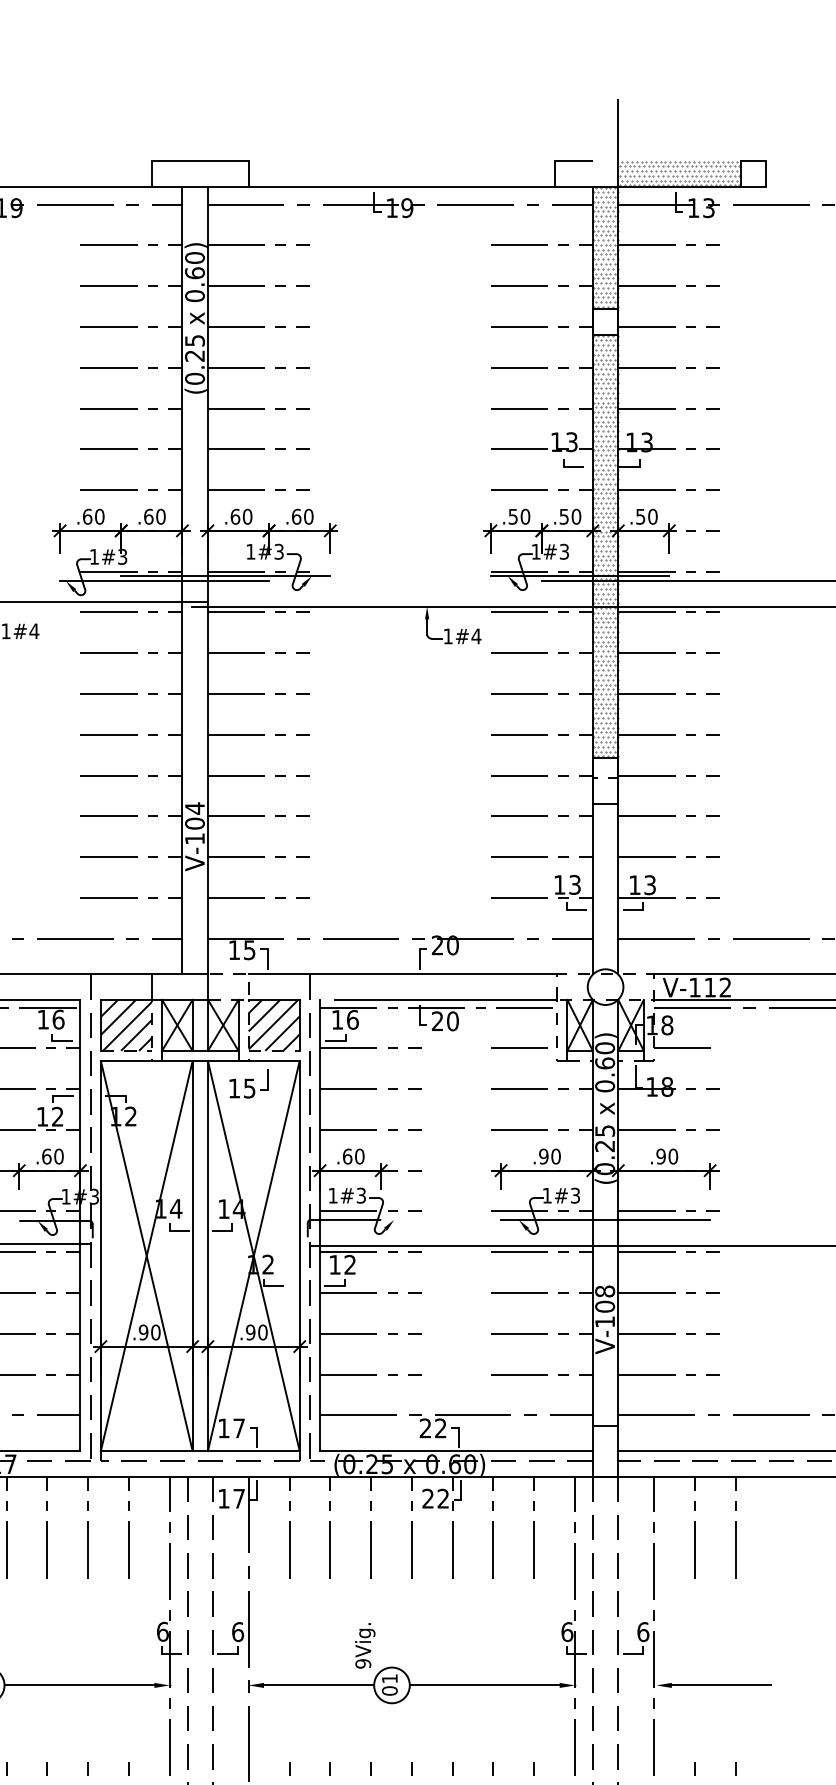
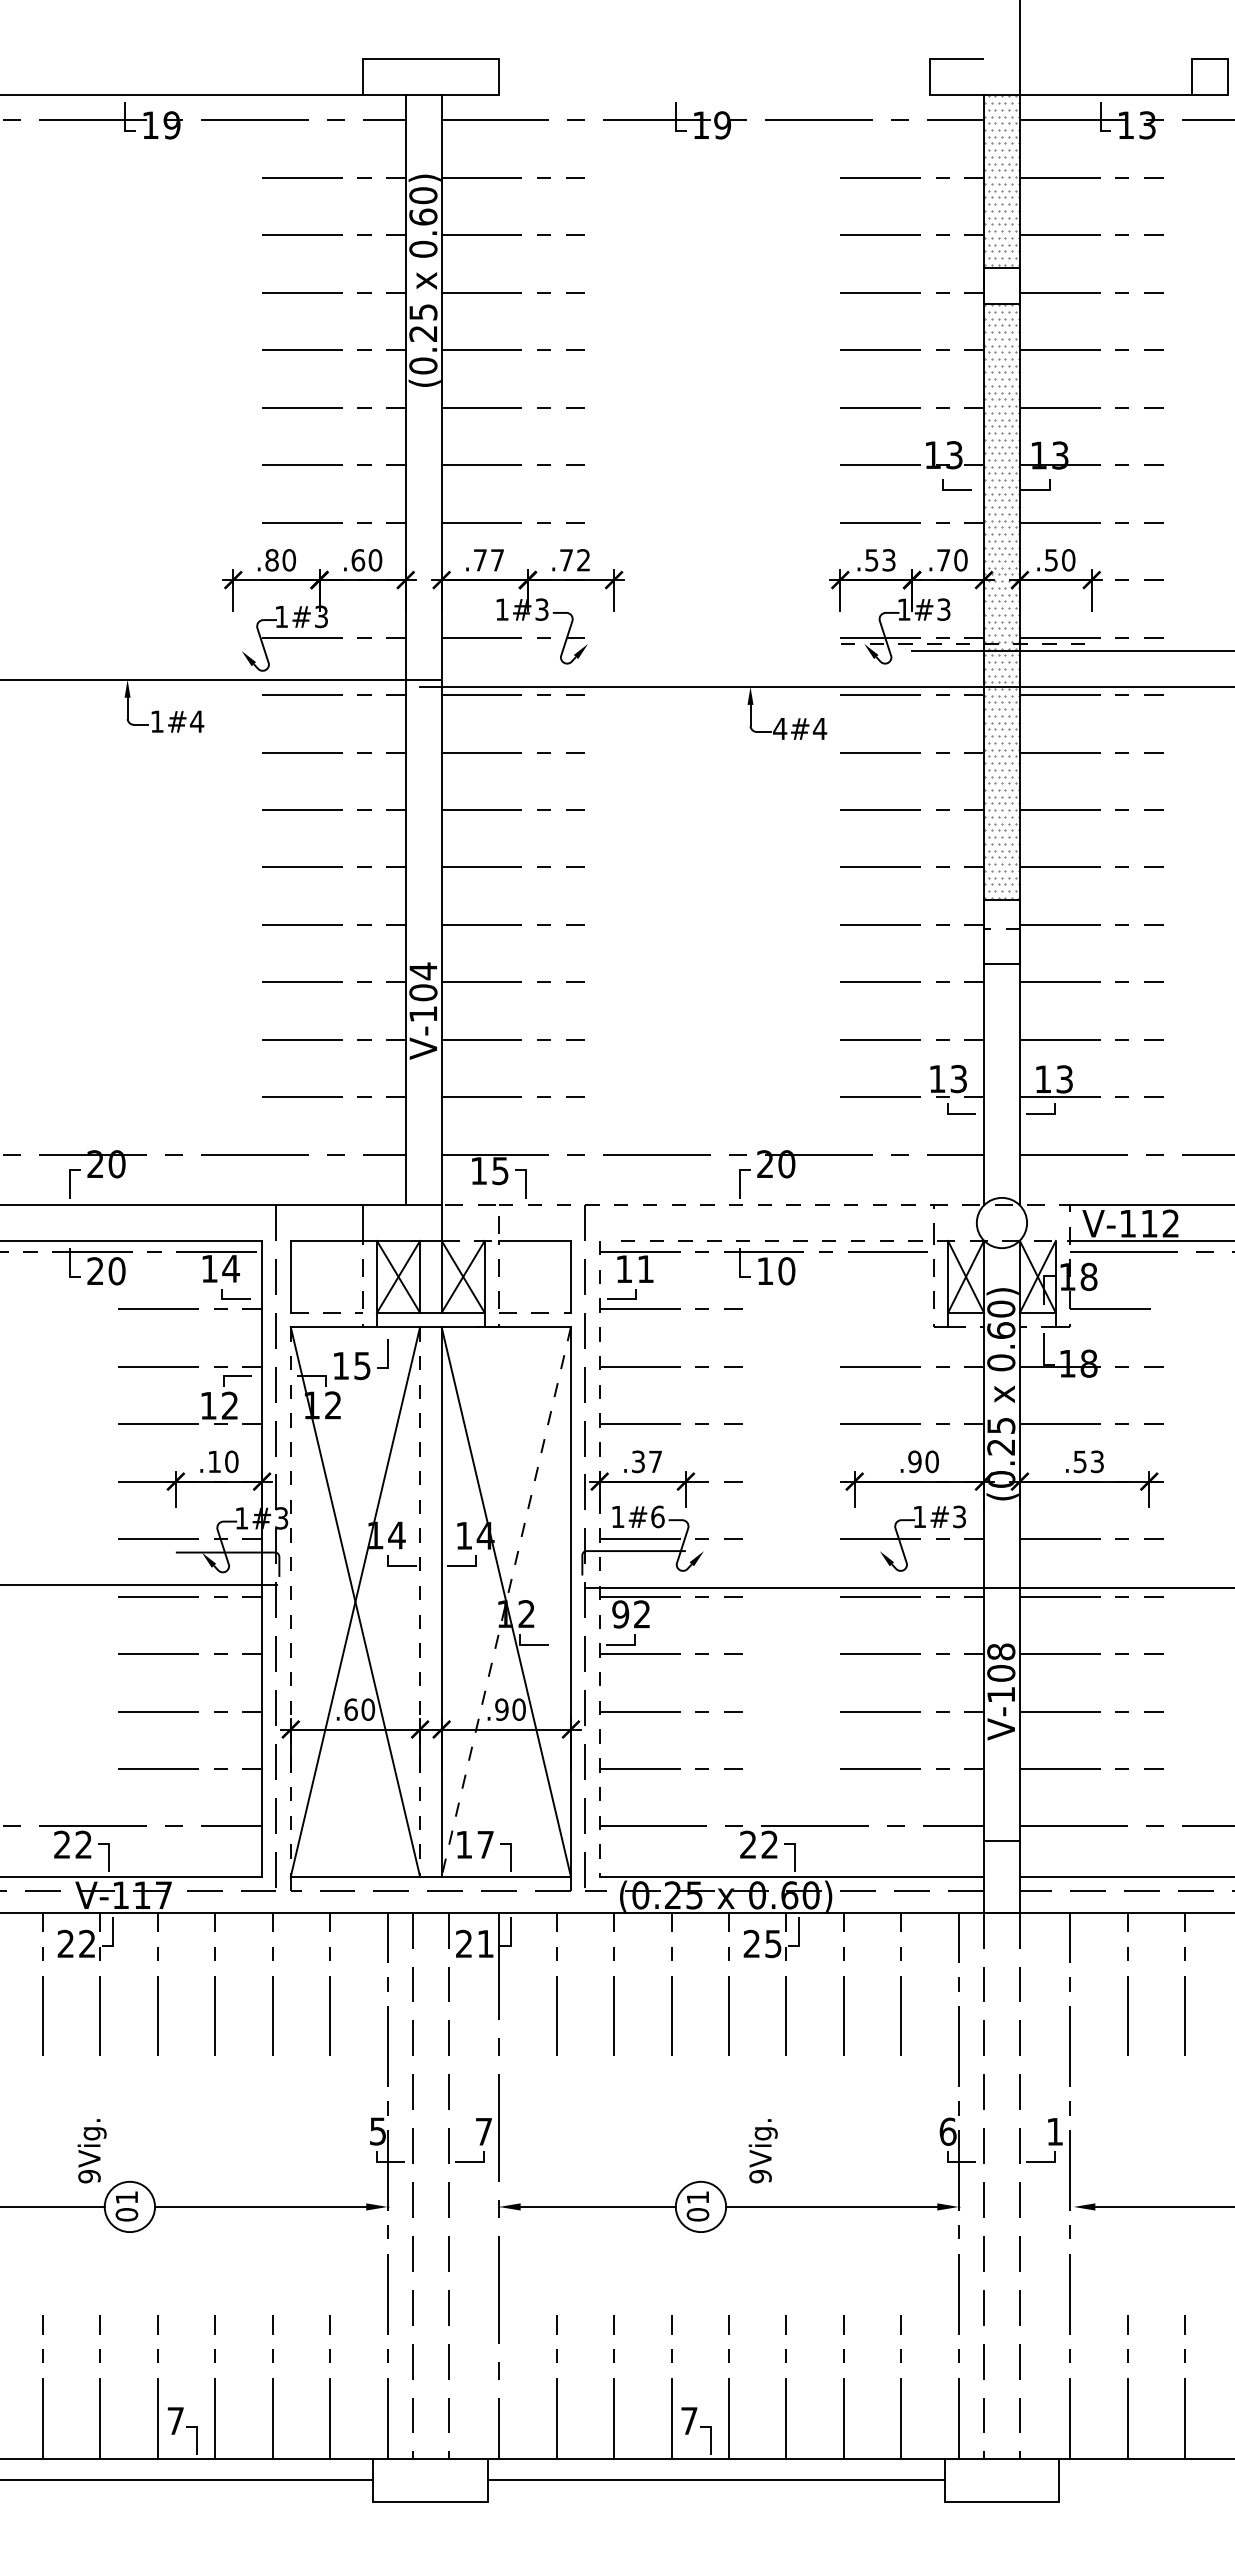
hatch: (679, 173) -> (1106, 76), removed
line: (401, 186) -> (714, 95), removed
text: (87, 516) -> (271, 560), .60 -> .80
text: (241, 516) -> (488, 560), .60 -> .77
text: (302, 516) -> (575, 560), .60 -> .72
text: (525, 516) -> (888, 560), .50 -> .53
text: (564, 516) -> (943, 560), .50 -> .70
line: (225, 575) -> (466, 643), removed
line: (580, 575) -> (966, 643), solid -> dashed
line: (164, 581) -> (380, 651), removed
text: (448, 636) -> (780, 728), 1#4 -> 4#4
line: (403, 974) -> (716, 1205), solid -> dashed
line: (446, 1000) -> (777, 1241), solid -> dashed
text: (58, 1019) -> (230, 1268), 16 -> 14
text: (352, 1020) -> (645, 1269), 16 -> 11
text: (437, 1020) -> (764, 1270), 20 -> 10
hatch: (126, 1025) -> (326, 1276), removed
hatch: (273, 1025) -> (534, 1276), removed
line: (519, 1047) -> (880, 1308), removed
part: (248, 1083) -> (361, 1359), moved
text: (46, 1156) -> (214, 1461), .60 -> .10
text: (353, 1156) -> (646, 1461), .60 -> .37
text: (667, 1156) -> (1088, 1461), .90 -> .53
text: (361, 1195) -> (657, 1516), 1#3 -> 1#6
line: (605, 1220) -> (1001, 1551), removed
line: (319, 1225) -> (599, 1558), solid -> dashed
line: (100, 1255) -> (290, 1601), solid -> dashed
line: (192, 1255) -> (420, 1601), solid -> dashed
line: (253, 1256) -> (506, 1602), solid -> dashed
text: (334, 1264) -> (620, 1614), 12 -> 92
text: (143, 1332) -> (350, 1709), .90 -> .60
text: (231, 1498) -> (474, 1943), 17 -> 21
text: (443, 1498) -> (773, 1943), 22 -> 25
text: (162, 1631) -> (377, 2131), 6 -> 5
text: (237, 1631) -> (483, 2131), 6 -> 7
text: (642, 1631) -> (1054, 2131), 6 -> 1
text: (364, 1646) -> (762, 2151), moved

